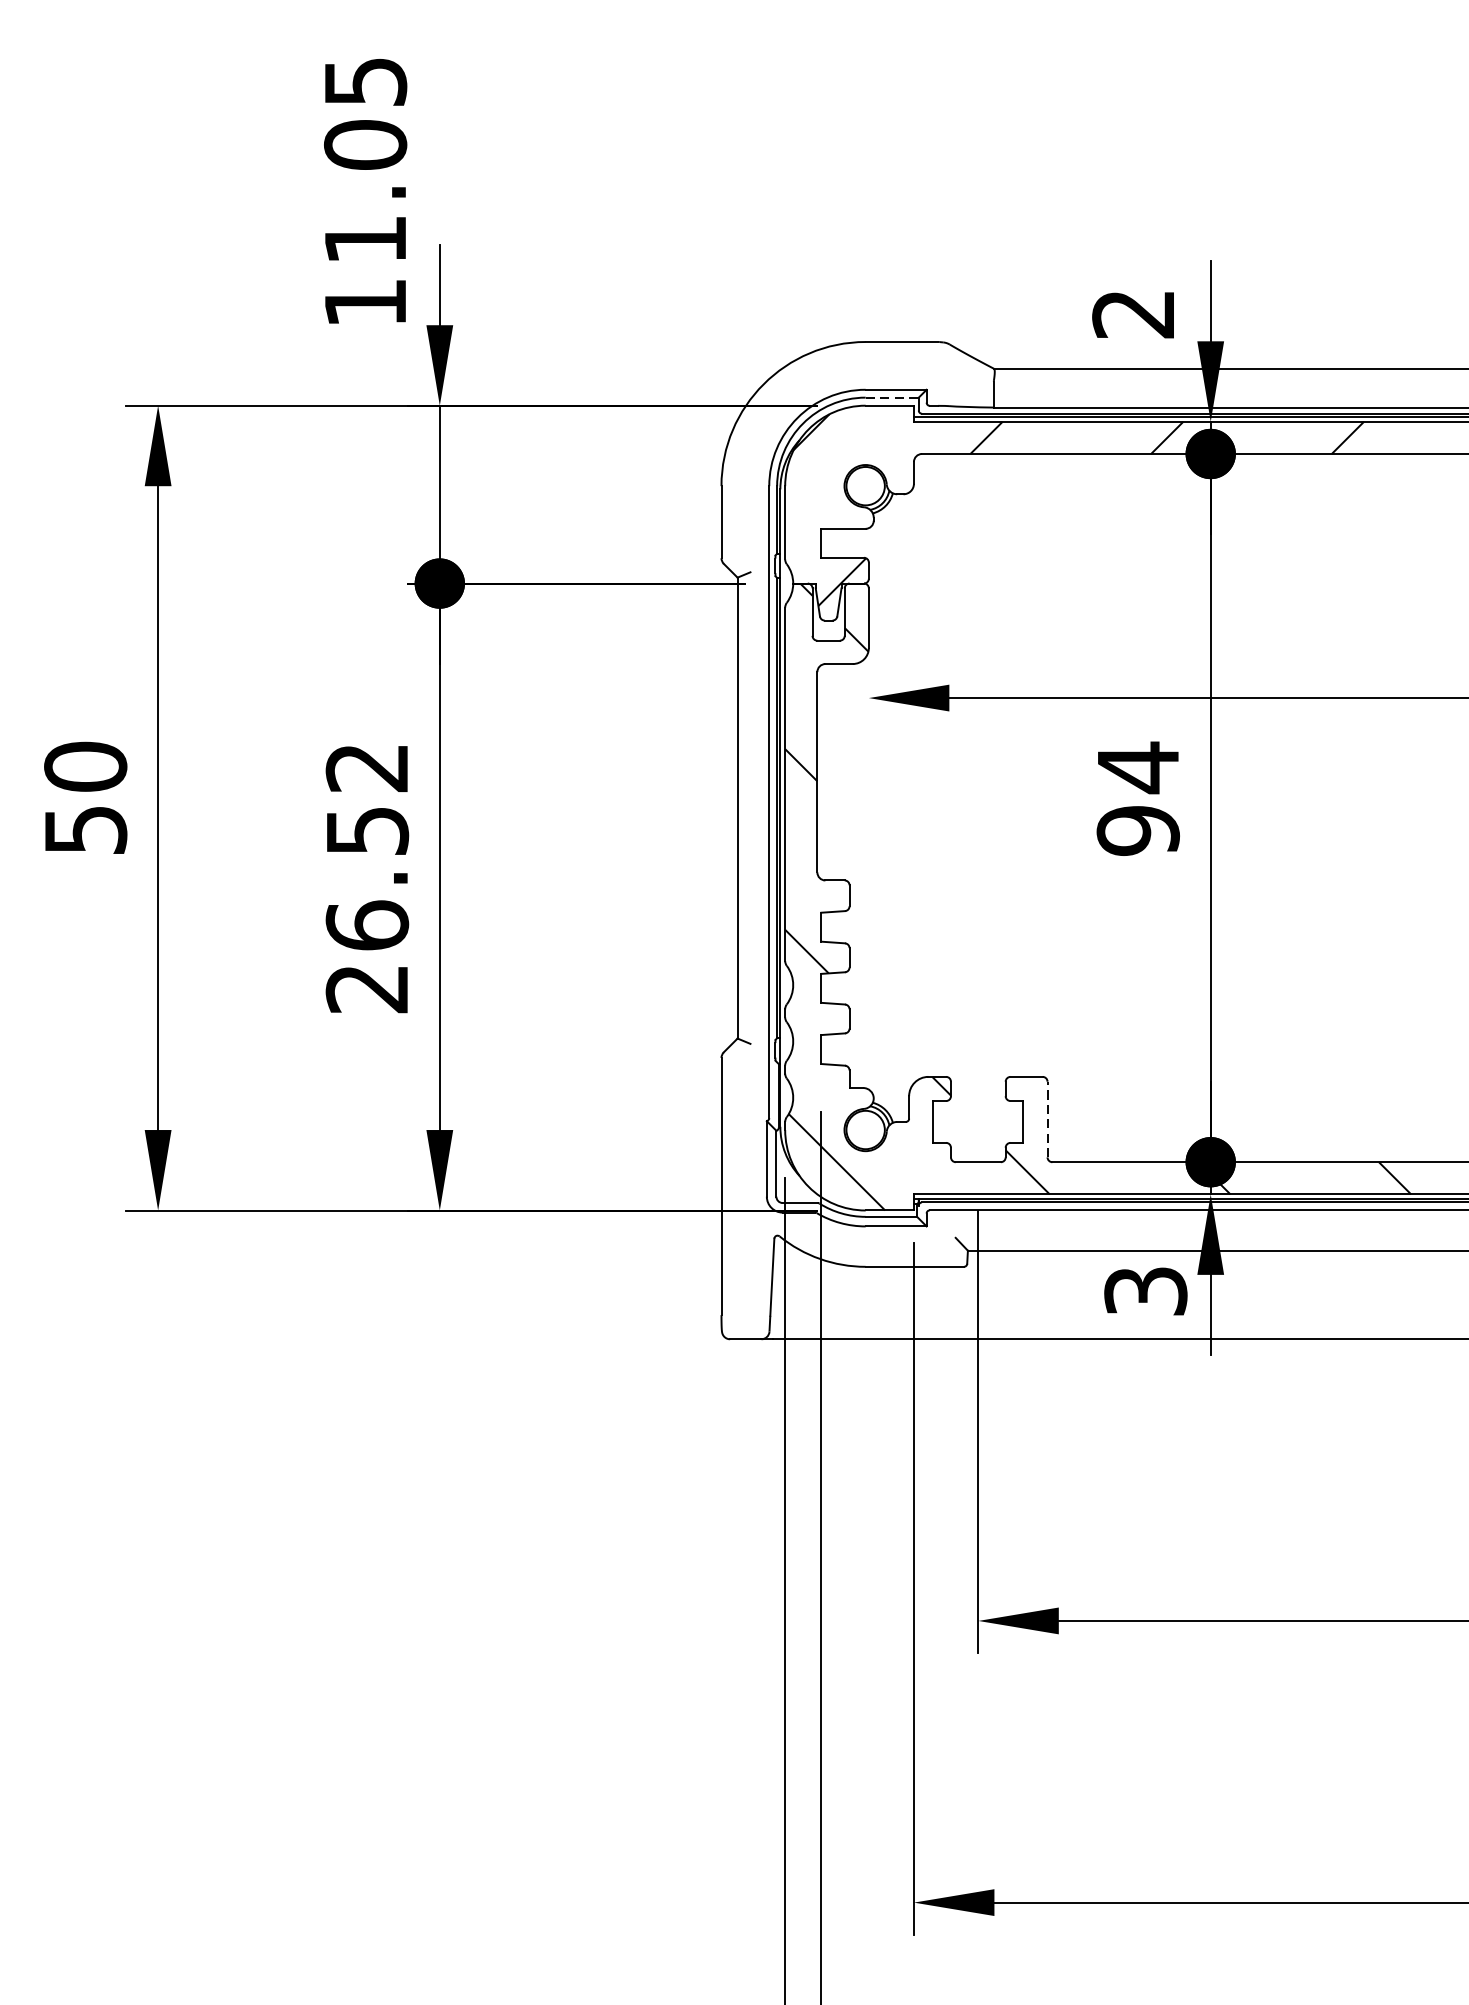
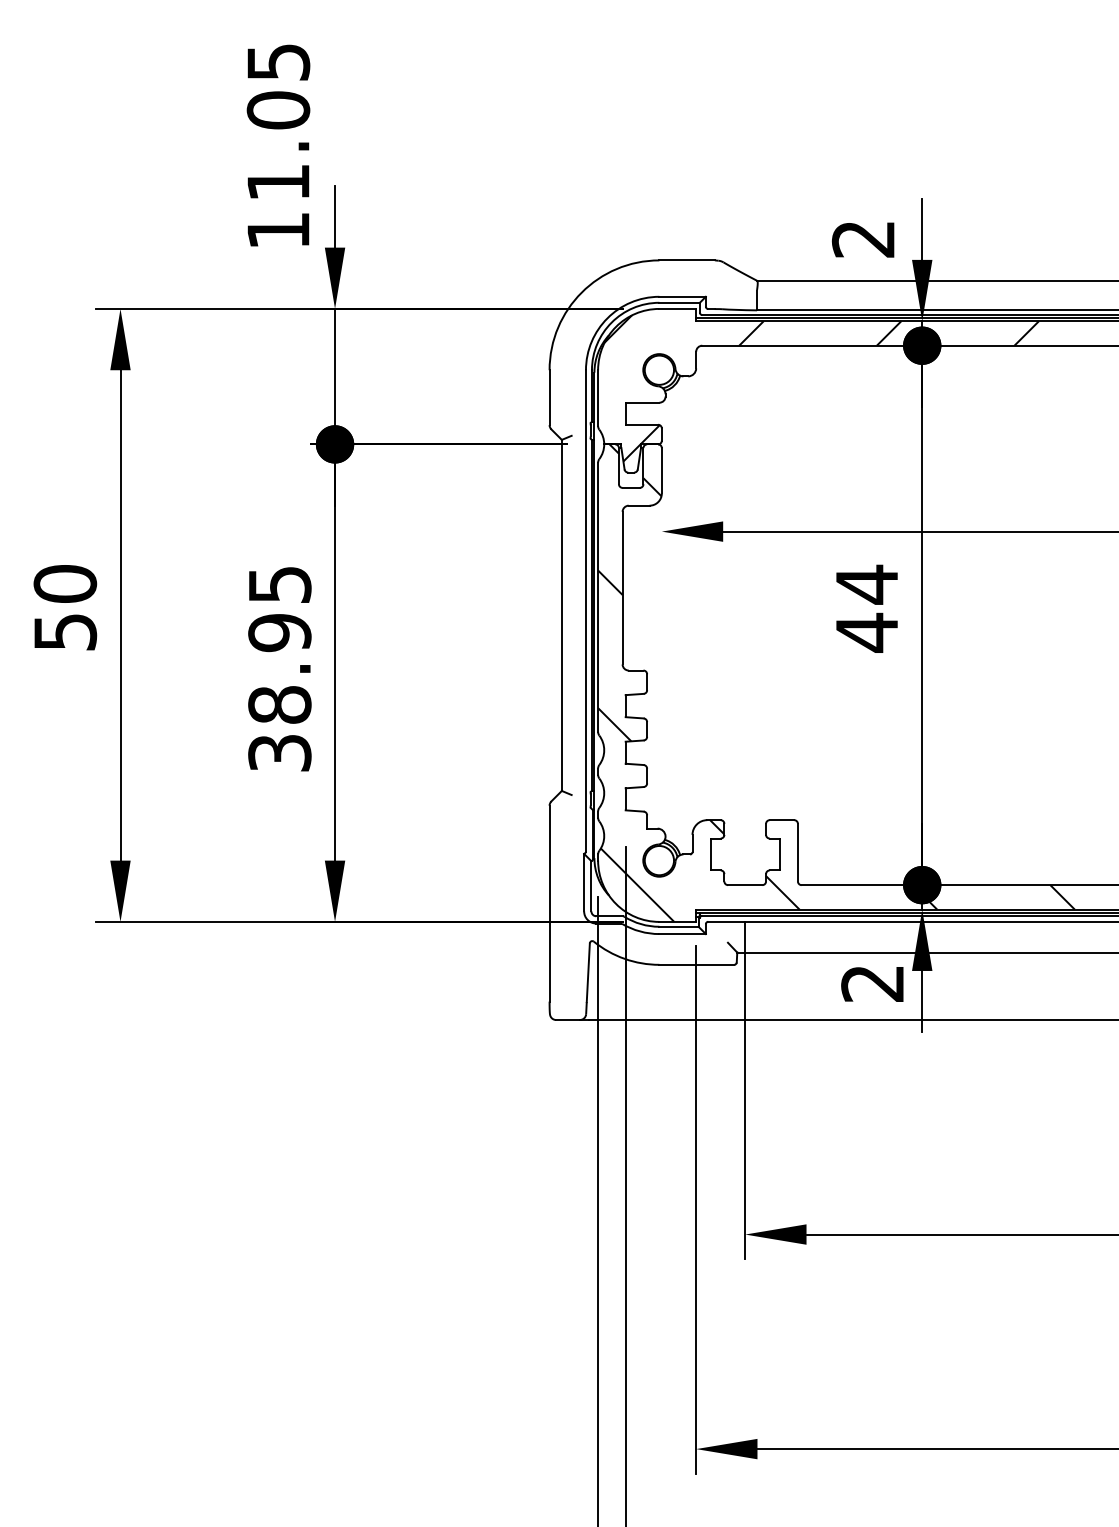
line: (893, 397) -> (680, 302), dashed -> solid
text: (1137, 830) -> (866, 632), 94 -> 44
text: (366, 879) -> (279, 669), 26.52 -> 38.95
line: (1046, 1119) -> (797, 852), dashed -> solid
text: (1145, 1291) -> (872, 983), 3 -> 2

